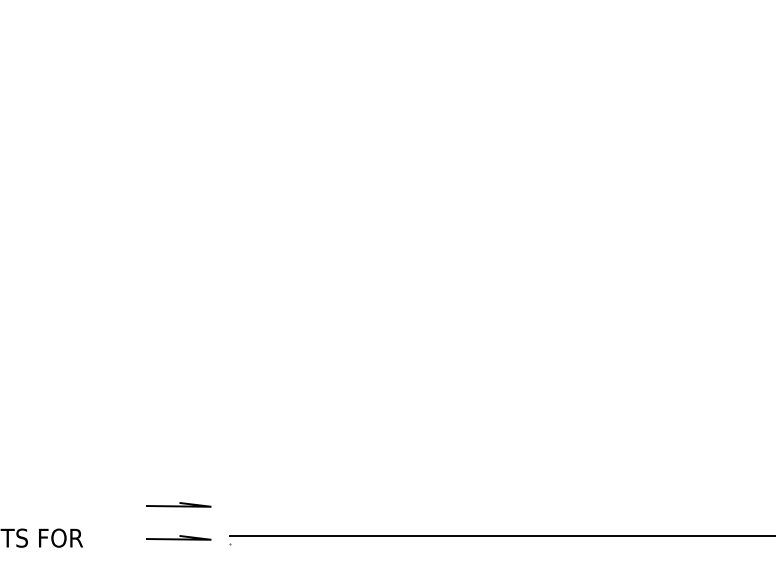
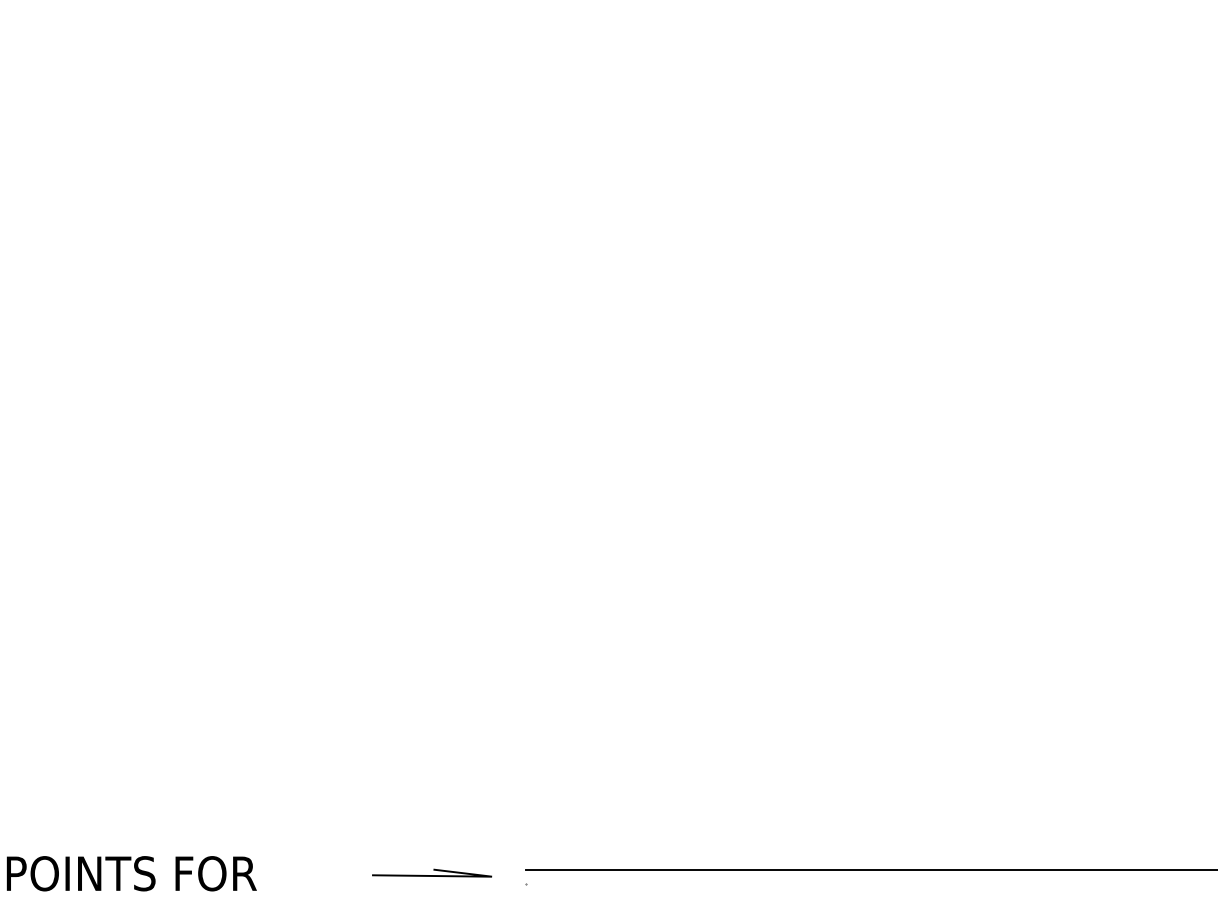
line: (178, 505) -> (431, 813), removed

